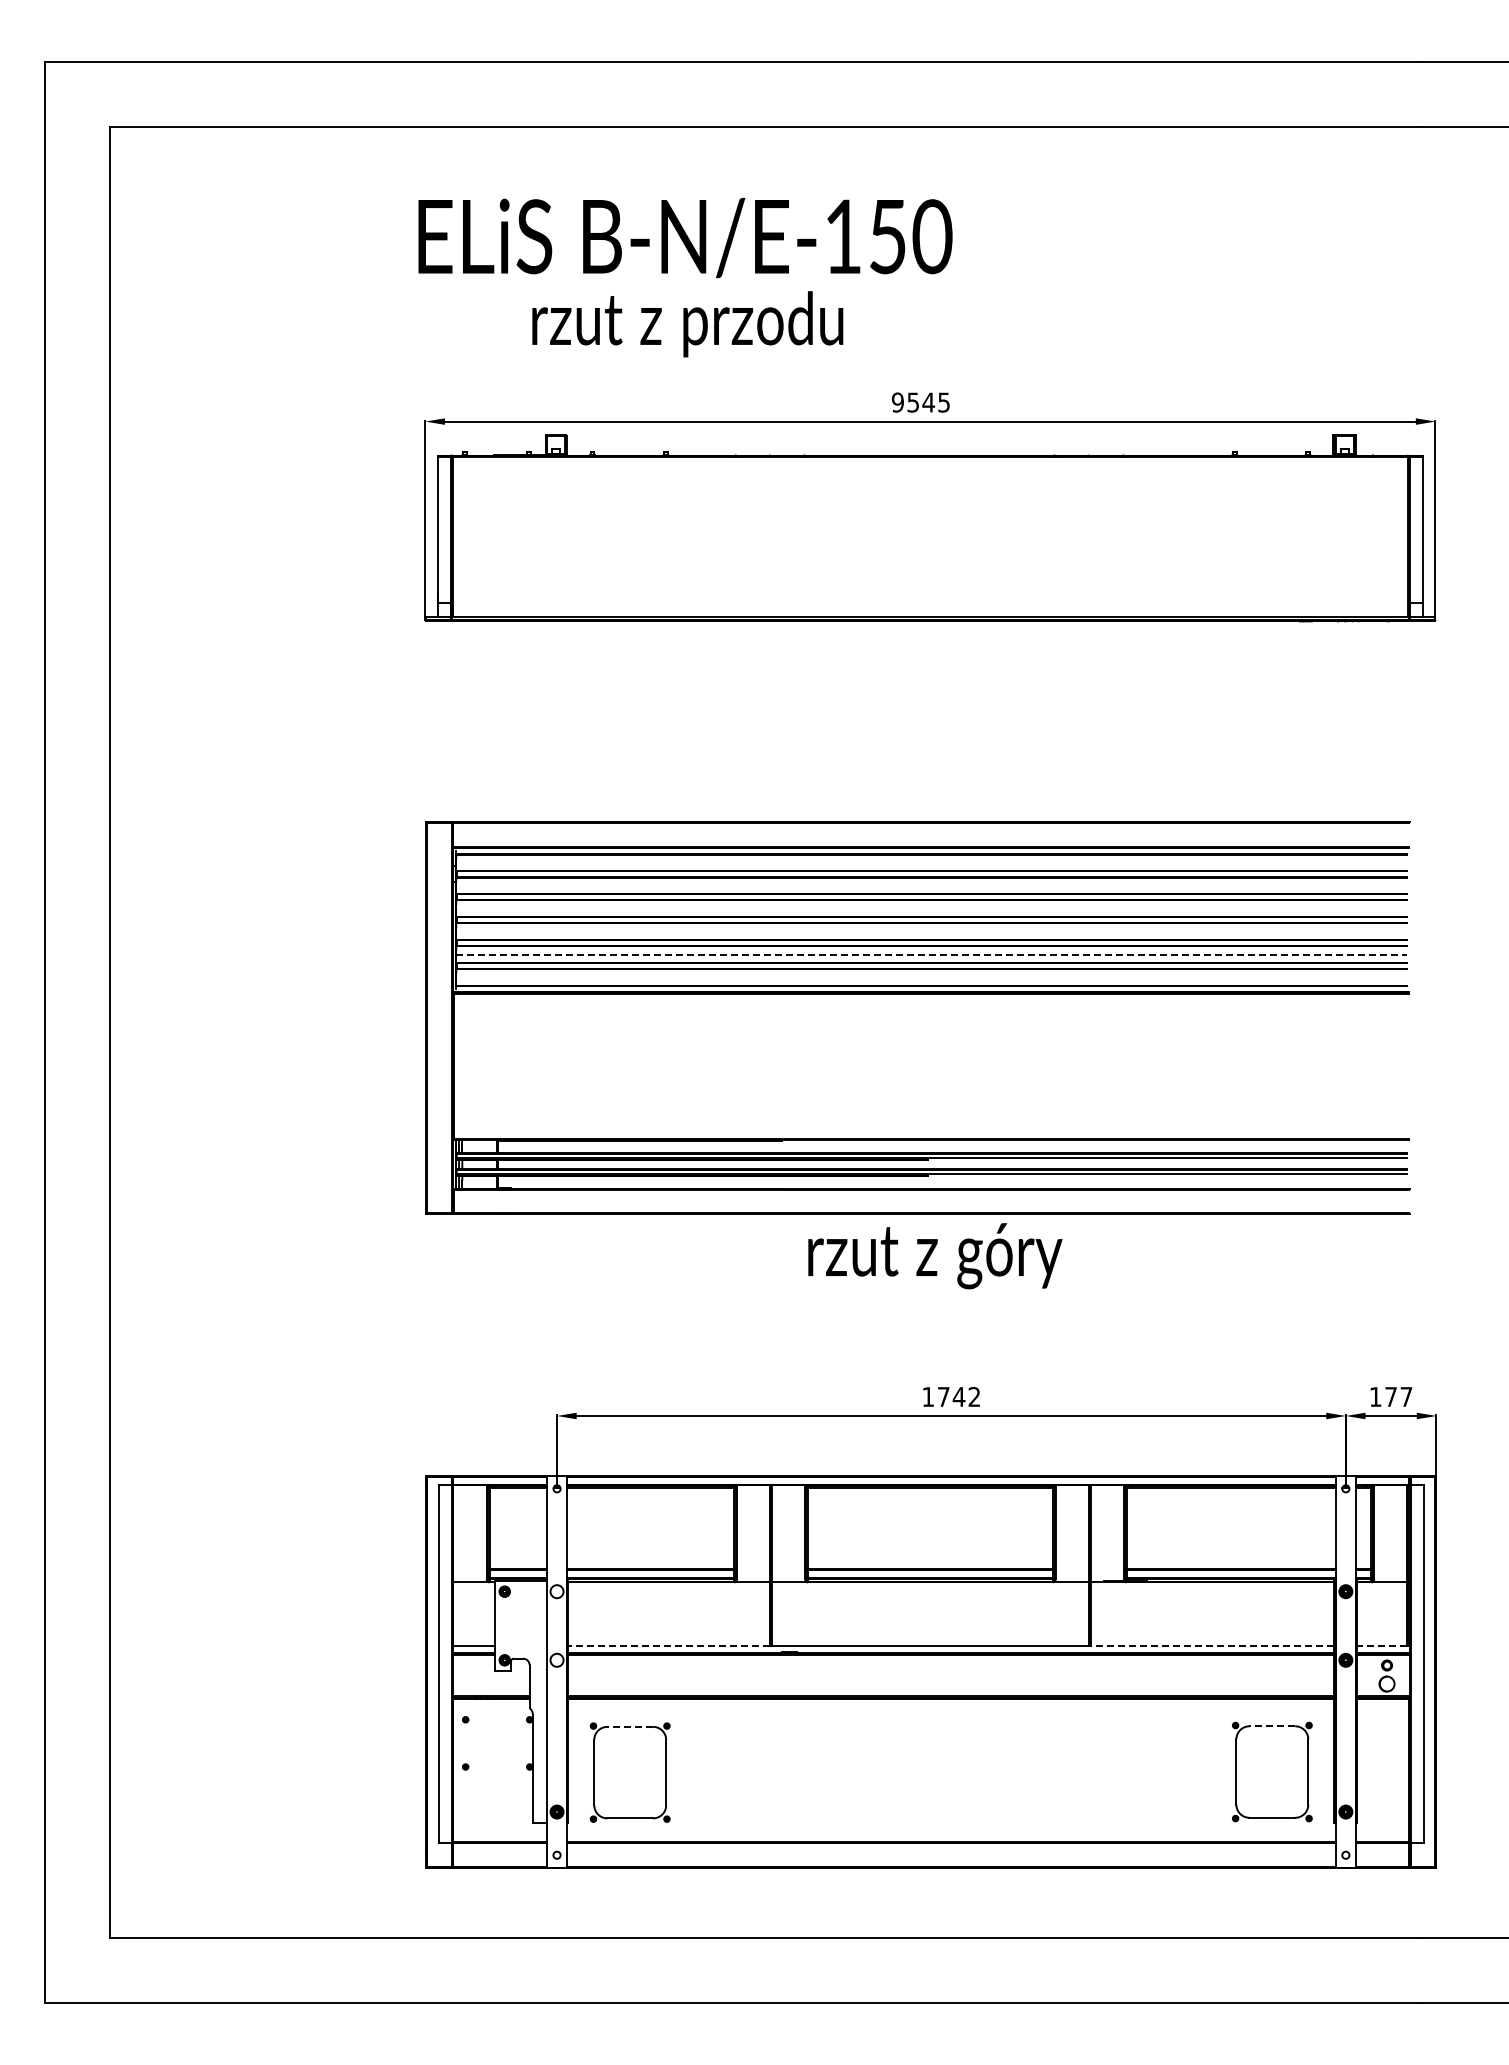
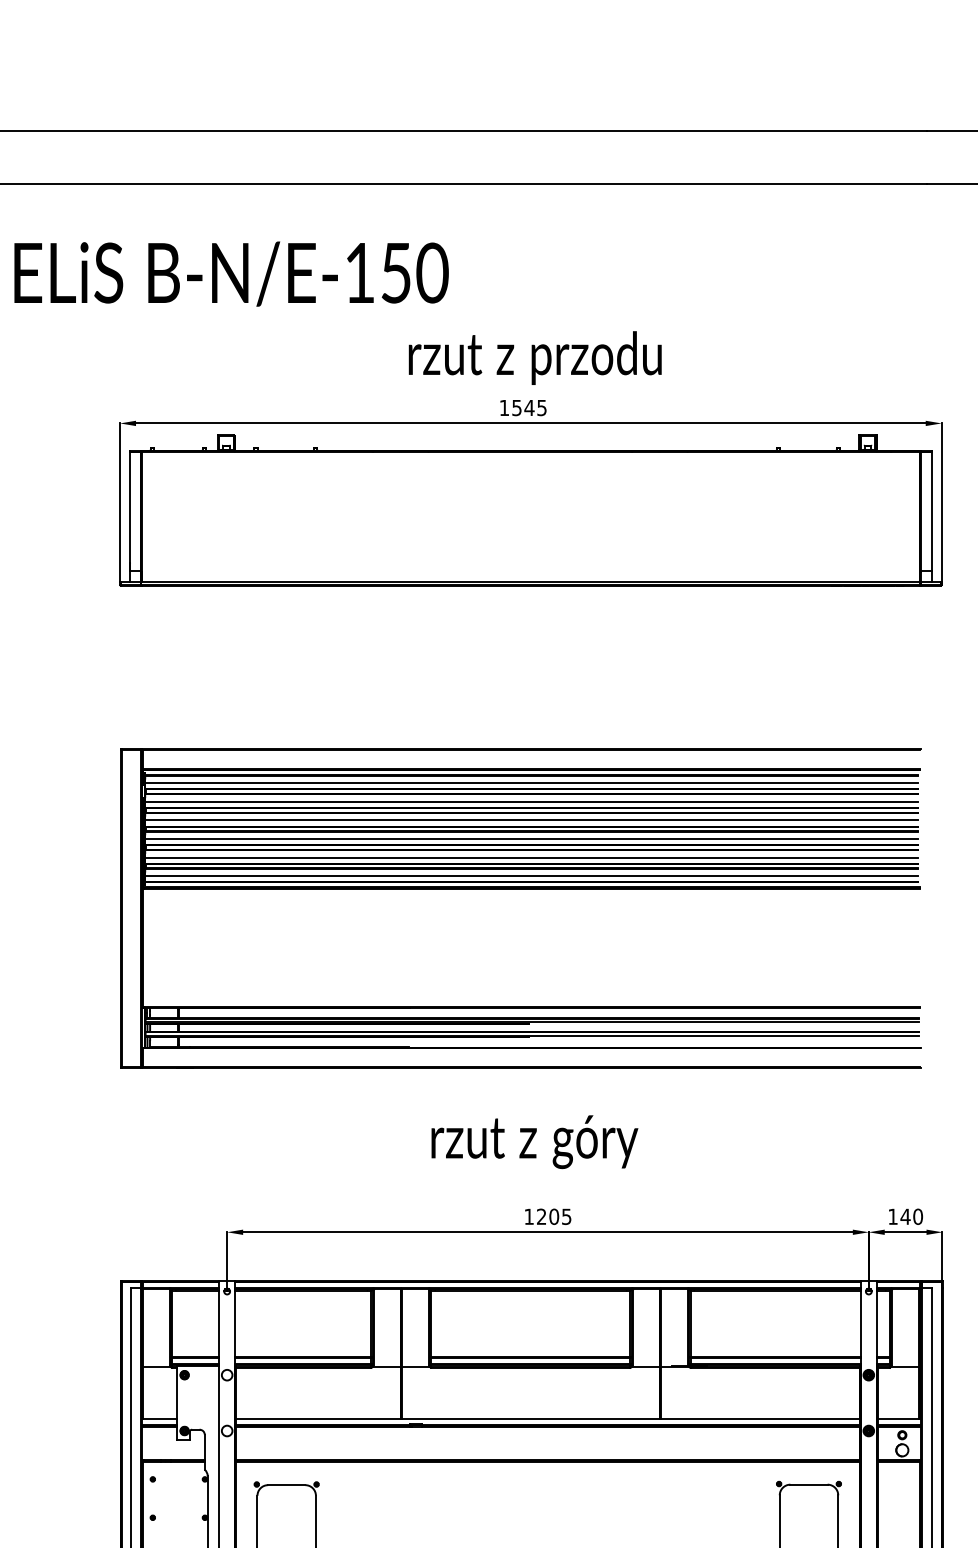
text: (685, 238) -> (231, 274), moved
text: (687, 324) -> (535, 358), moved
text: (897, 402) -> (504, 407), 9545 -> 1545
line: (931, 863) -> (531, 782), added
line: (931, 886) -> (531, 801), added
line: (931, 909) -> (531, 820), added
line: (931, 932) -> (531, 839), added
line: (931, 955) -> (531, 857), dashed -> solid
line: (931, 978) -> (531, 876), added
text: (935, 1256) -> (535, 1142), moved
text: (958, 1396) -> (553, 1216), 1742 -> 1205
text: (1398, 1396) -> (911, 1216), 177 -> 140
line: (668, 1645) -> (317, 1418), dashed -> solid
line: (1212, 1645) -> (760, 1418), dashed -> solid
line: (1381, 1645) -> (897, 1418), dashed -> solid
line: (630, 1726) -> (286, 1484), dashed -> solid
line: (1272, 1726) -> (809, 1484), dashed -> solid

